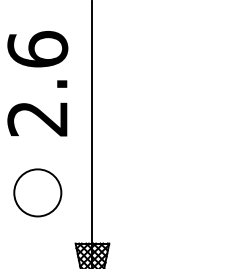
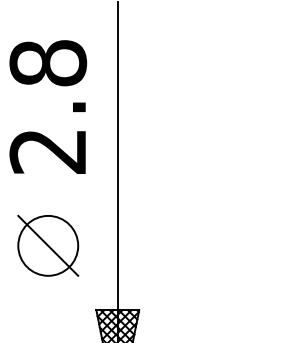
text: (37, 48) -> (47, 62), 2.6 -> 2.8
line: (38, 192) -> (48, 245), added

